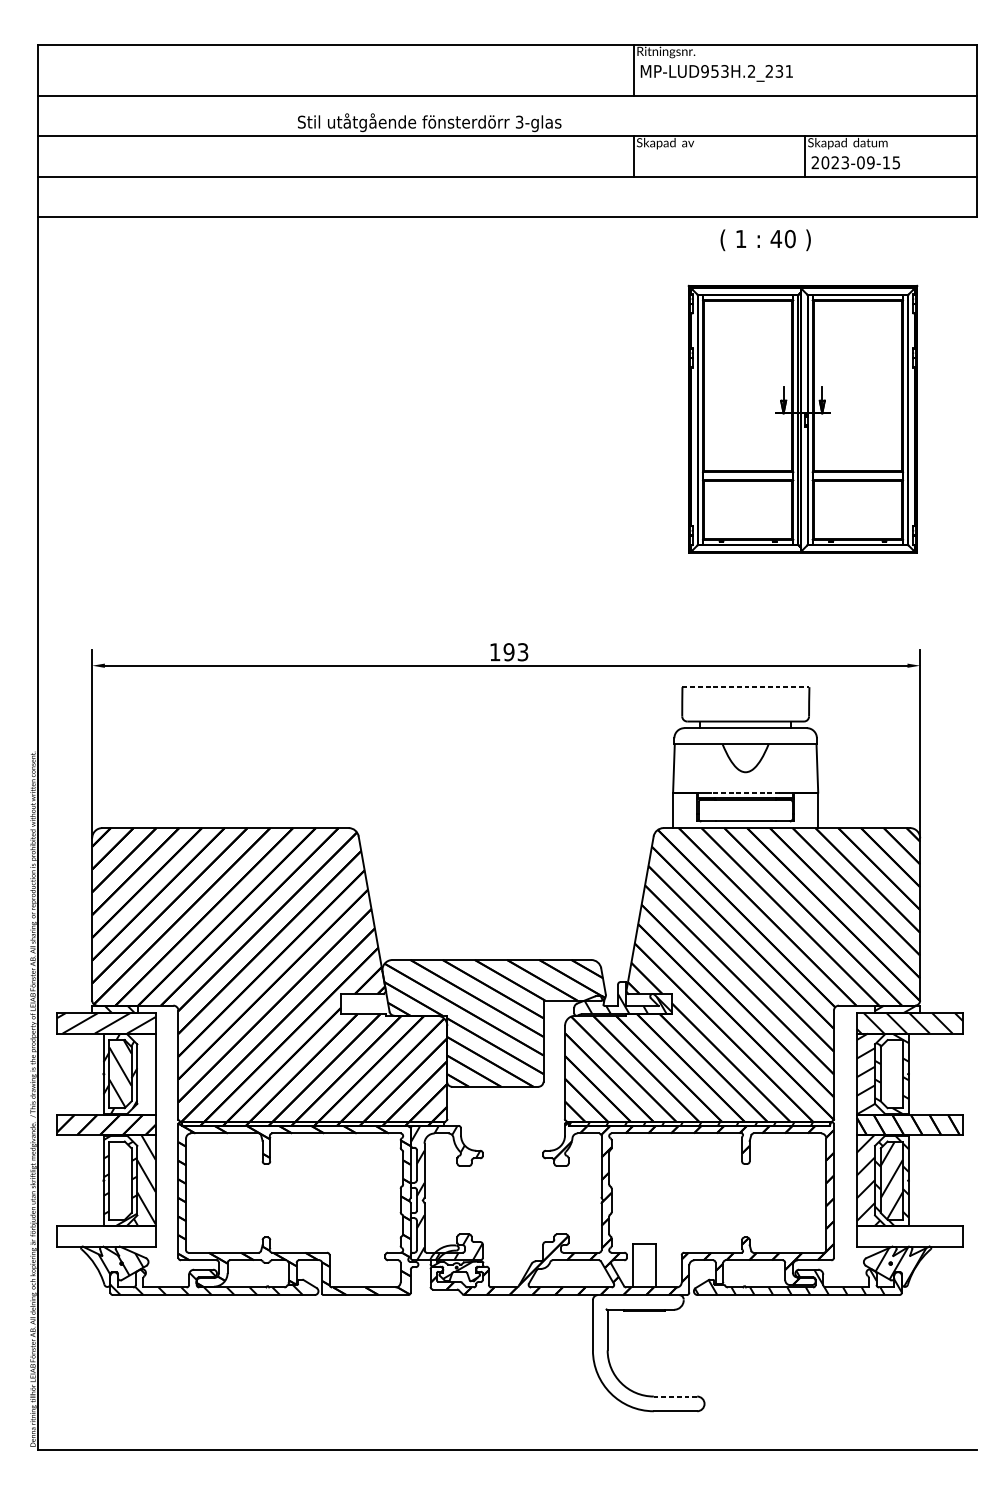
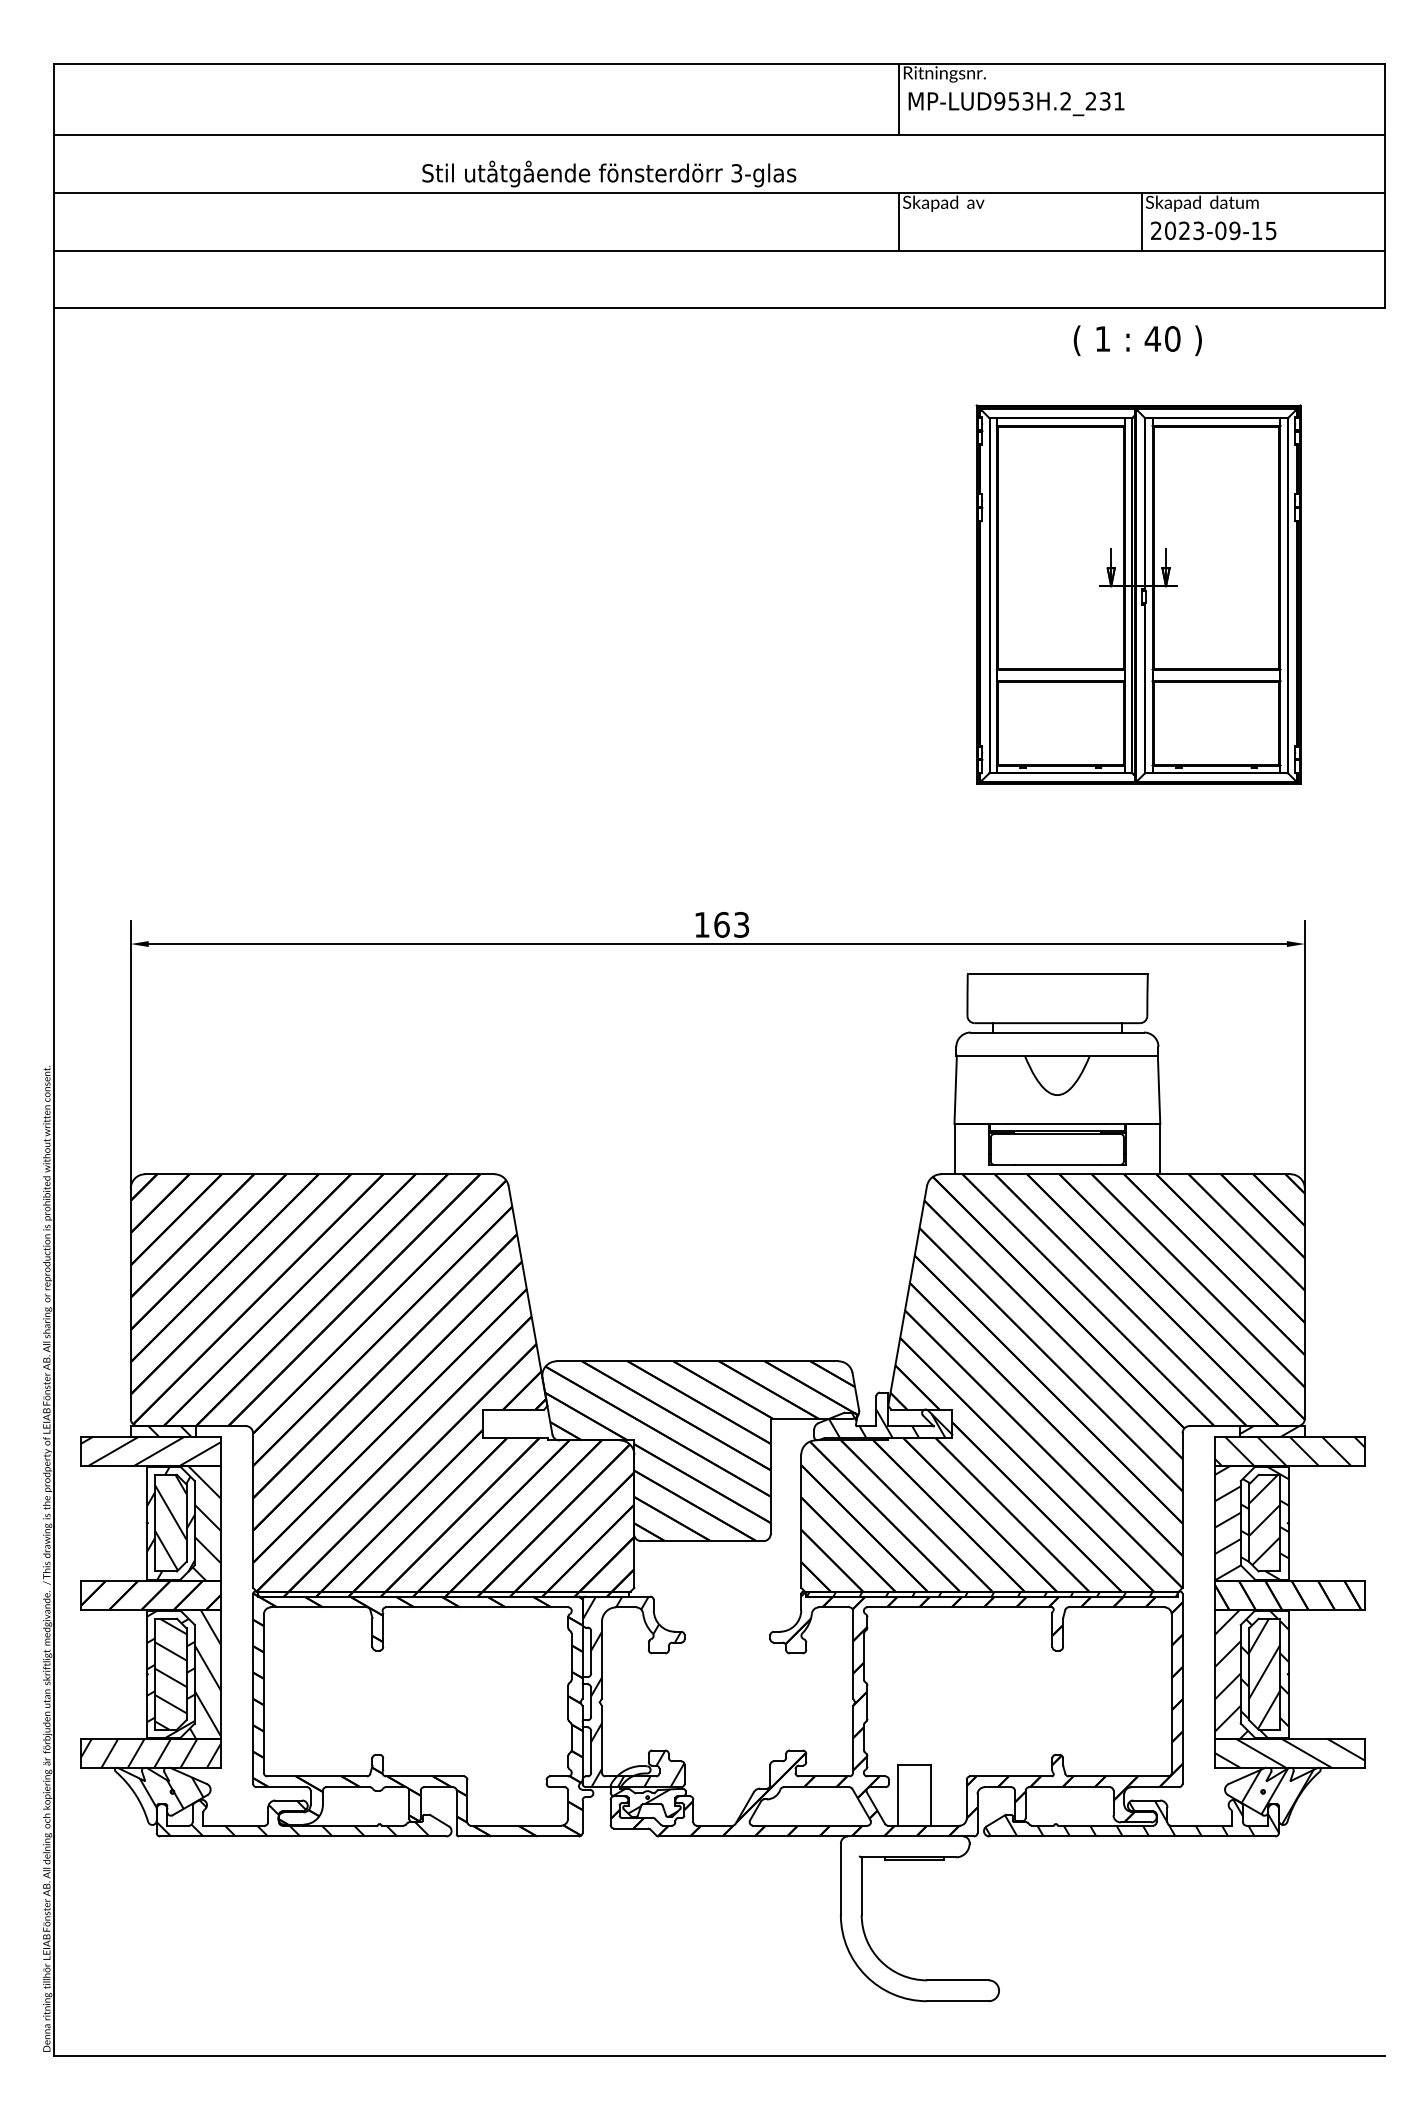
text: (765, 240) -> (1137, 340), moved
text: (508, 651) -> (721, 924), 193 -> 163
line: (746, 687) -> (1058, 974), dashed -> solid
line: (745, 792) -> (1057, 1123), dashed -> solid
hatch: (132, 1073) -> (187, 1522), added
hatch: (891, 1073) -> (1264, 1522), added
hatch: (120, 1180) -> (170, 1673), added
hatch: (106, 1236) -> (150, 1753), added
hatch: (909, 1236) -> (1289, 1753), added
line: (675, 1396) -> (957, 1980), dashed -> solid

